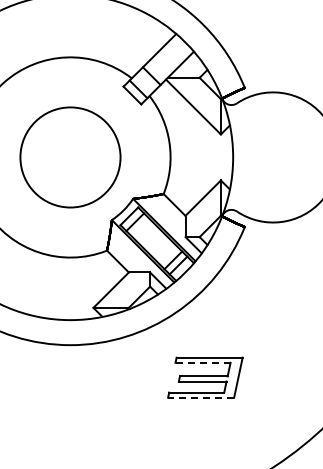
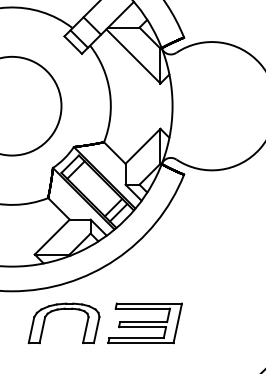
line: (203, 362) -> (143, 308), dashed -> solid
part: (120, 364) -> (61, 310), added
line: (200, 397) -> (140, 342), dashed -> solid

